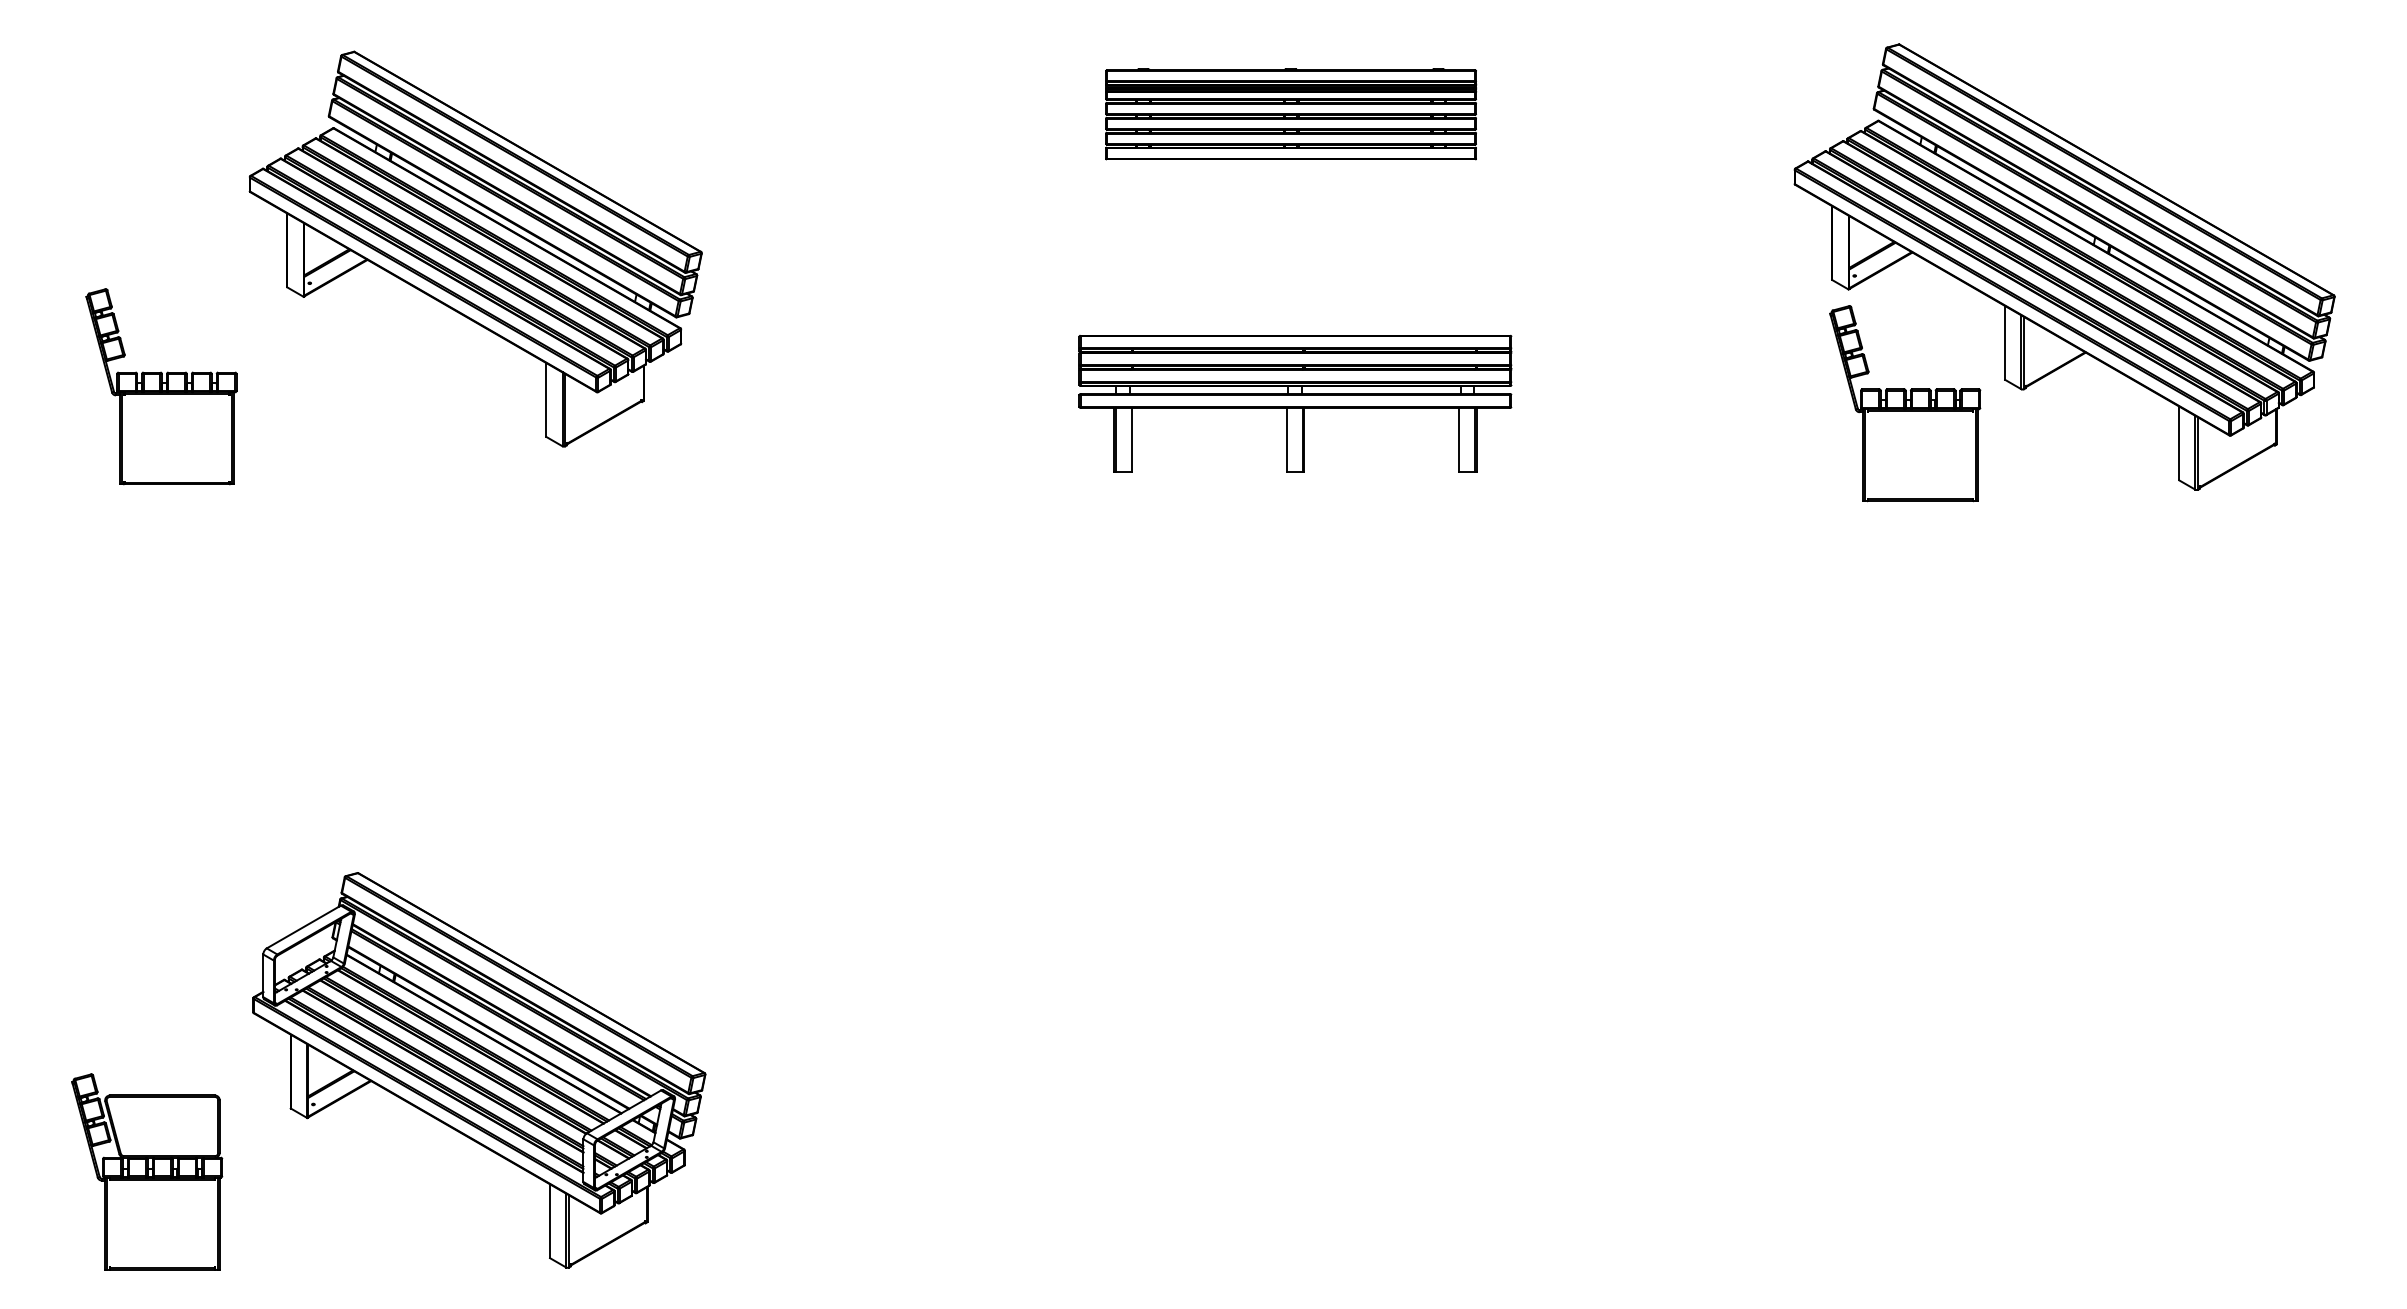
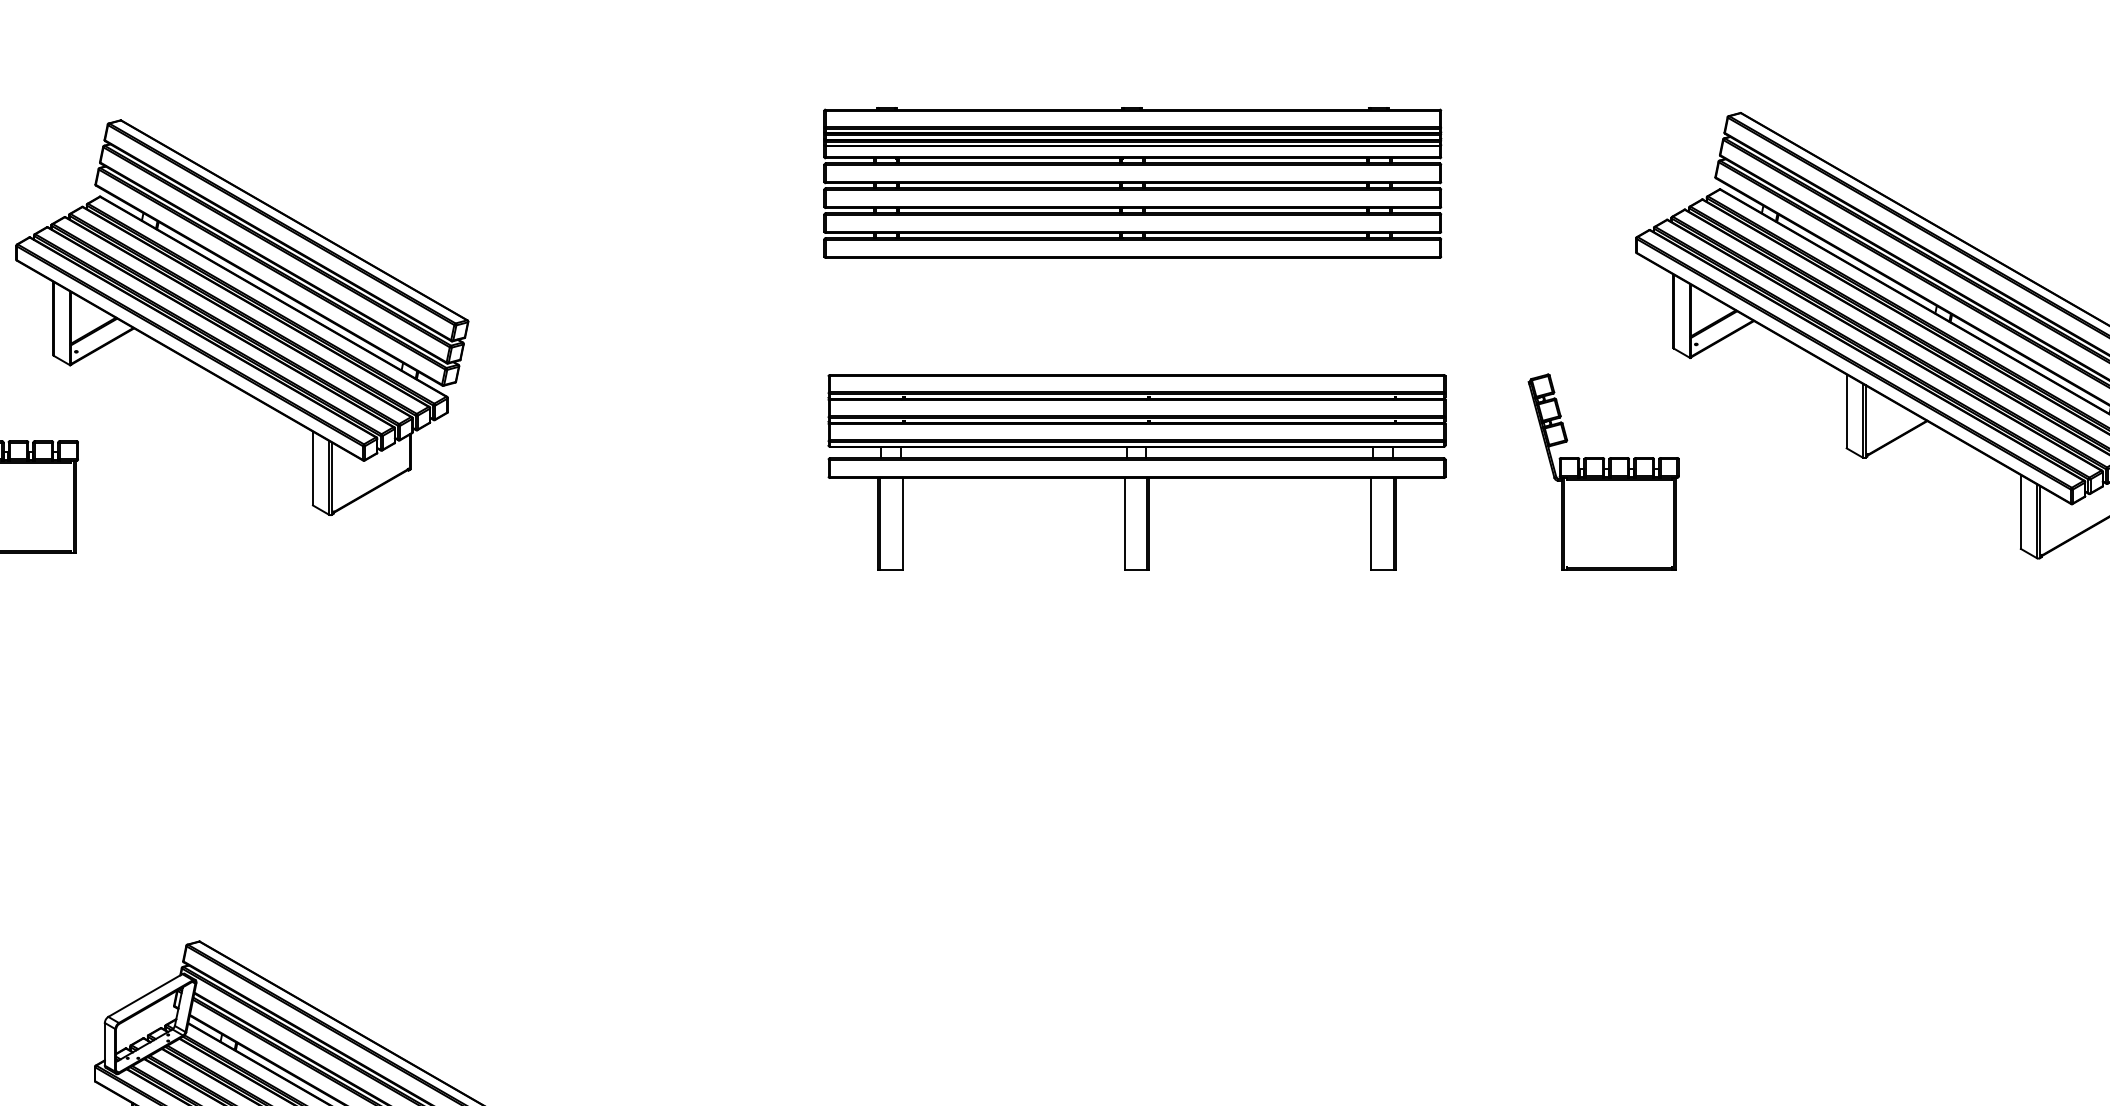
part: (1290, 114) -> (1132, 183), size x1.67
part: (475, 248) -> (242, 317), moved
part: (1295, 403) -> (1137, 472), size x1.43
part: (1905, 403) -> (1604, 472), moved

